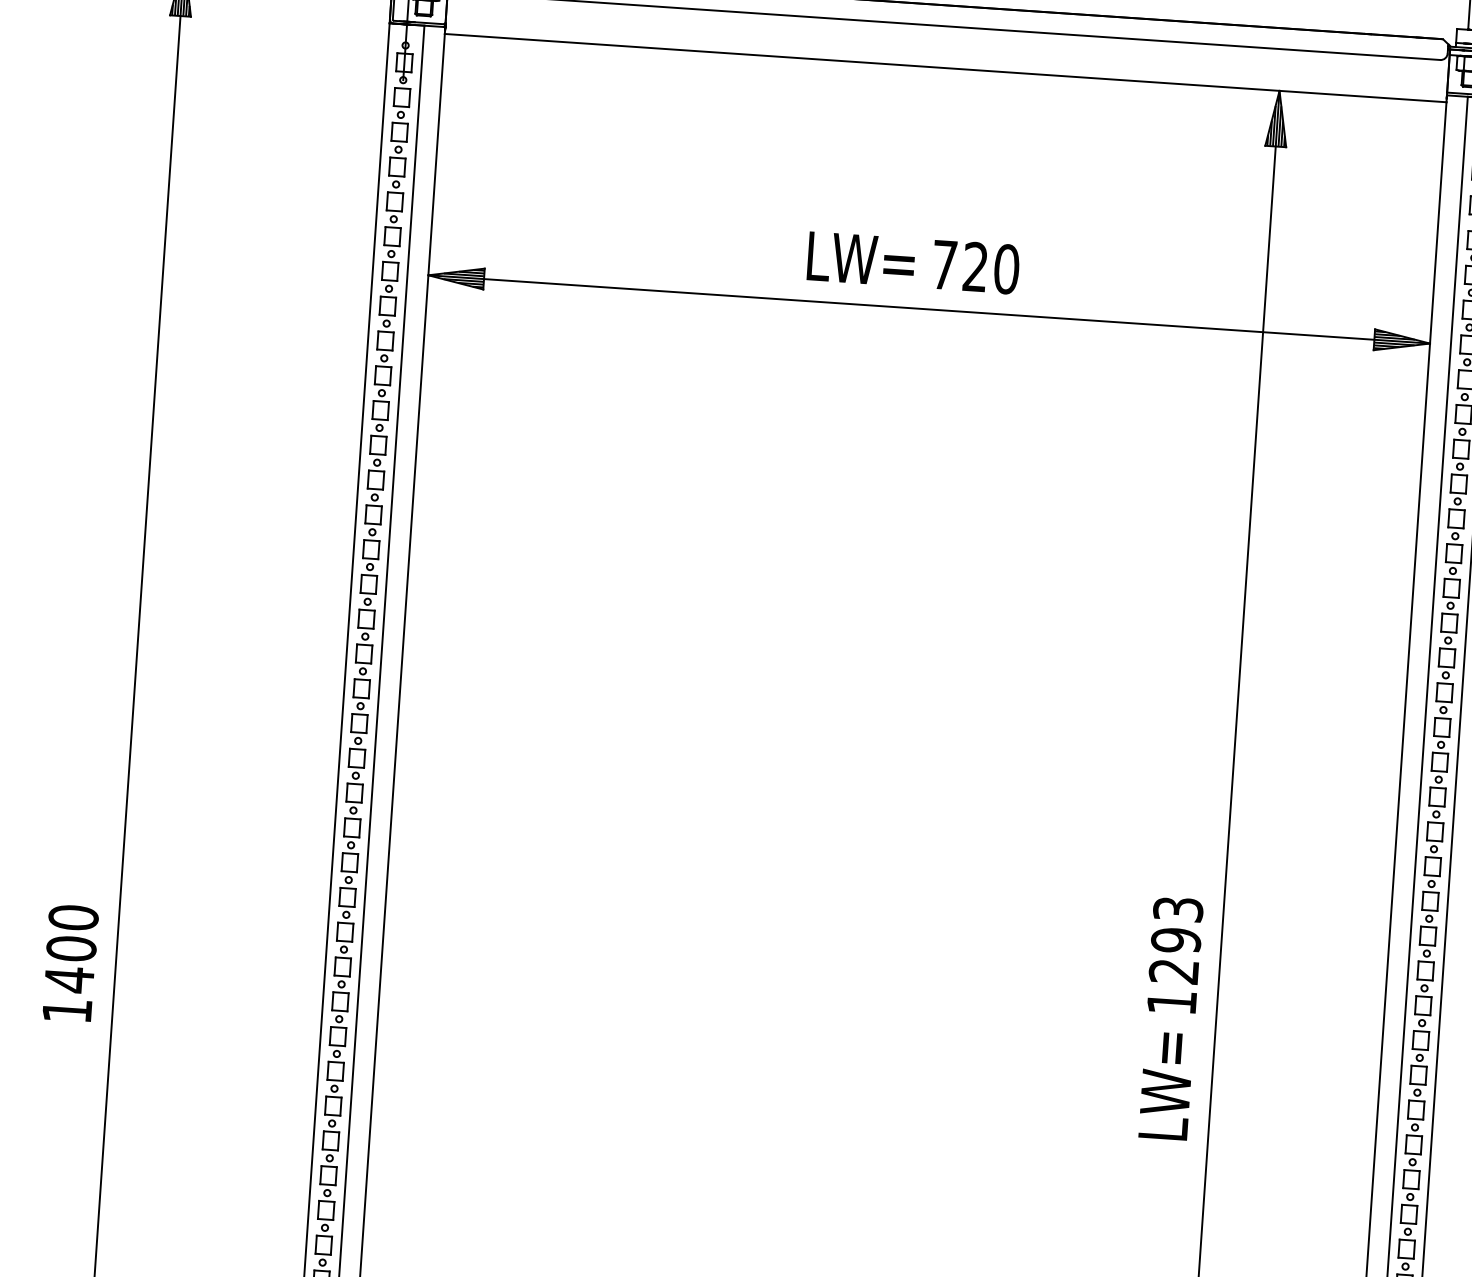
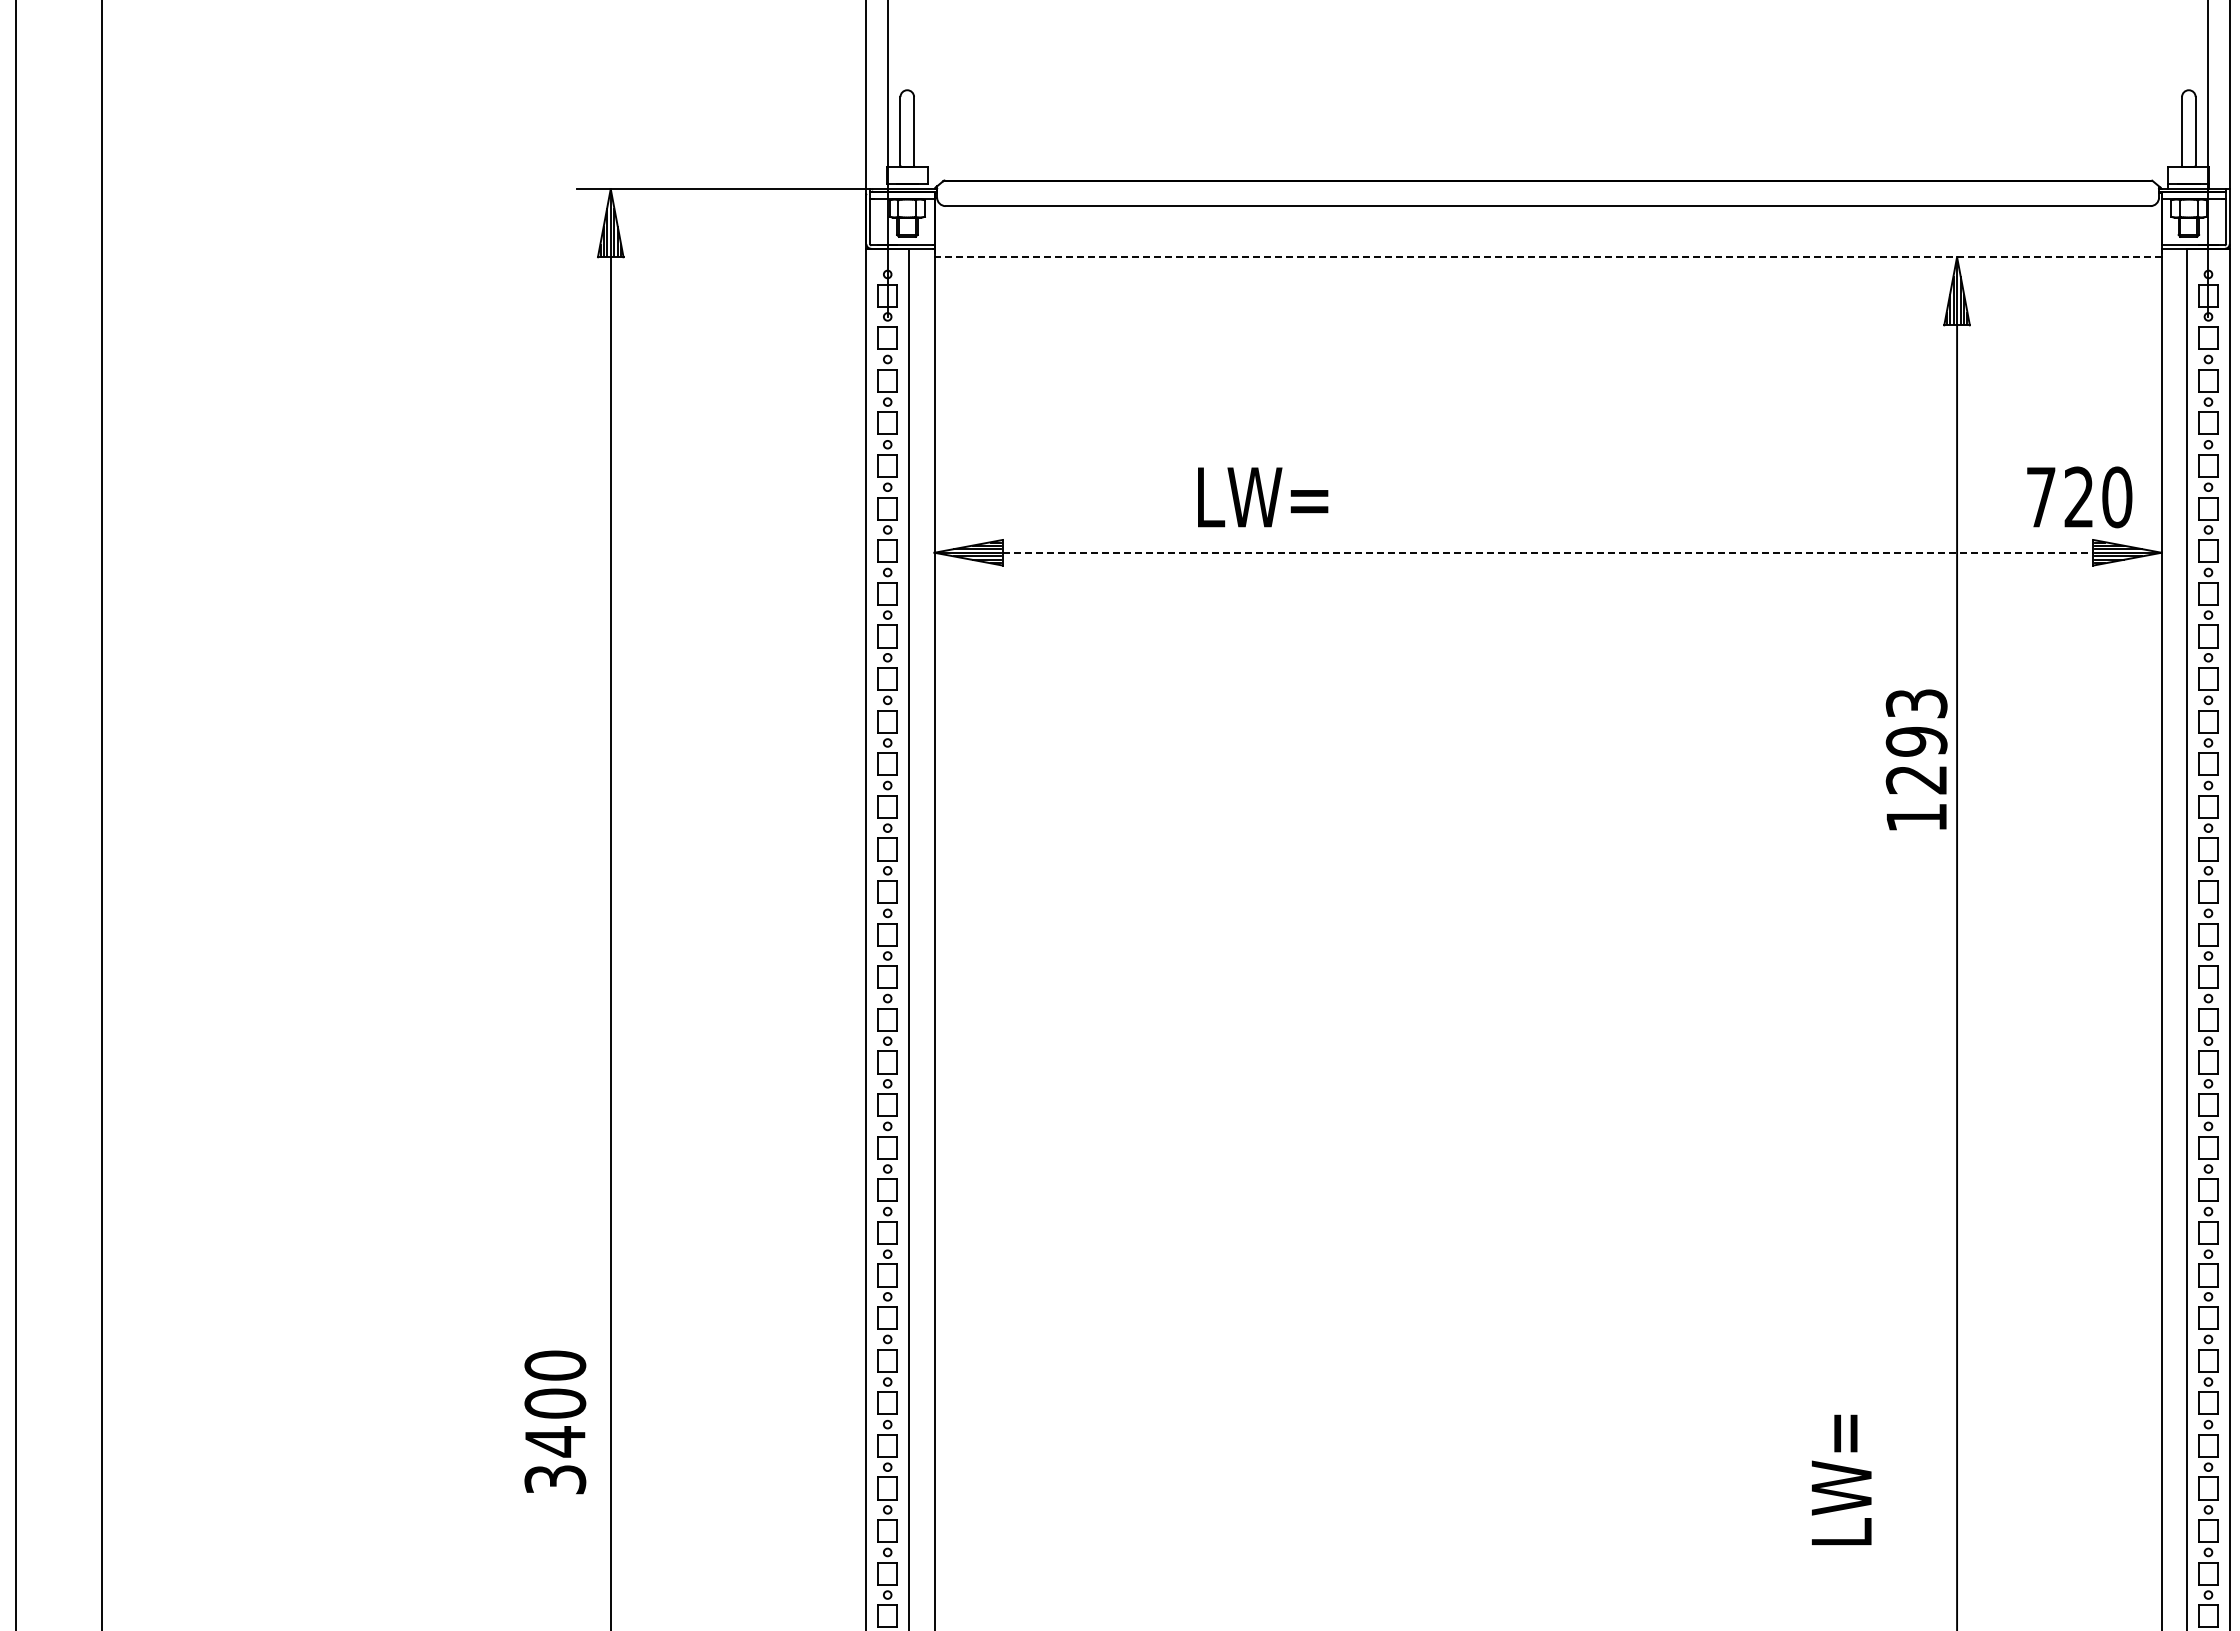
line: (945, 68) -> (1548, 257), solid -> dashed
text: (861, 259) -> (1263, 497), moved
text: (975, 267) -> (2079, 497), moved
line: (929, 309) -> (1548, 552), solid -> dashed
text: (1175, 954) -> (1916, 759), moved
text: (67, 1010) -> (555, 1479), 1400 -> 3400
text: (1166, 1085) -> (1841, 1479), moved

